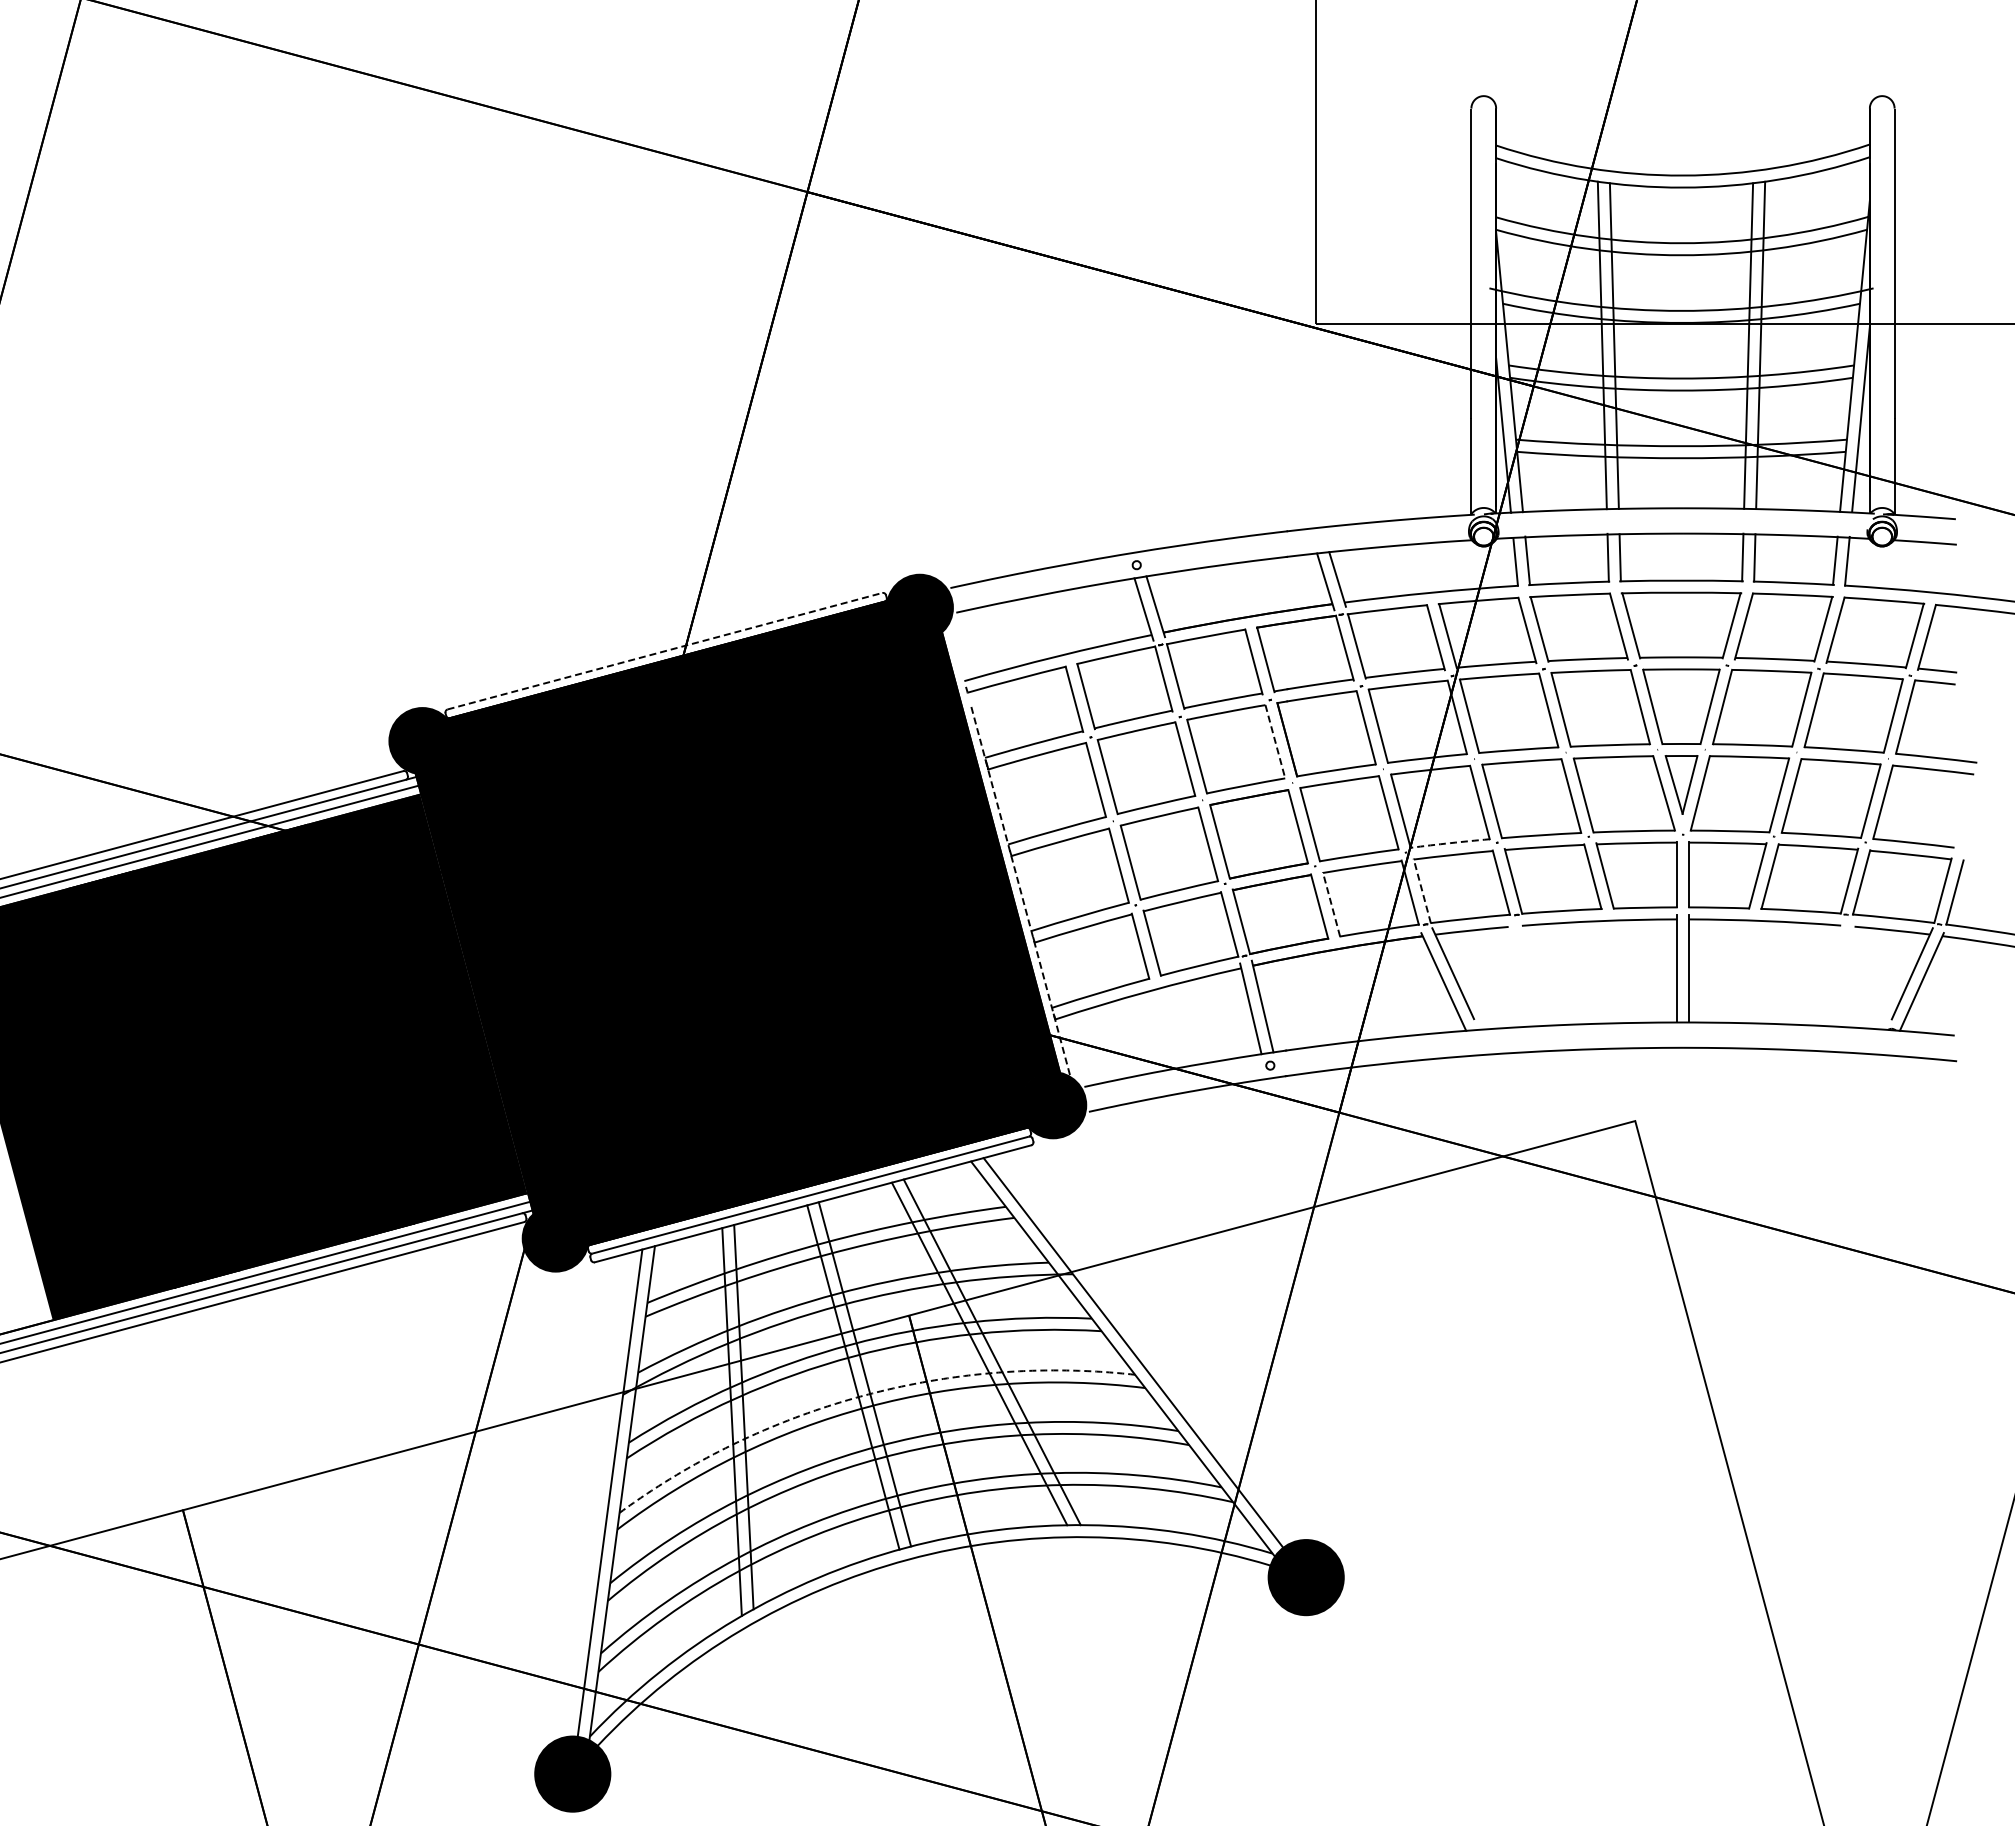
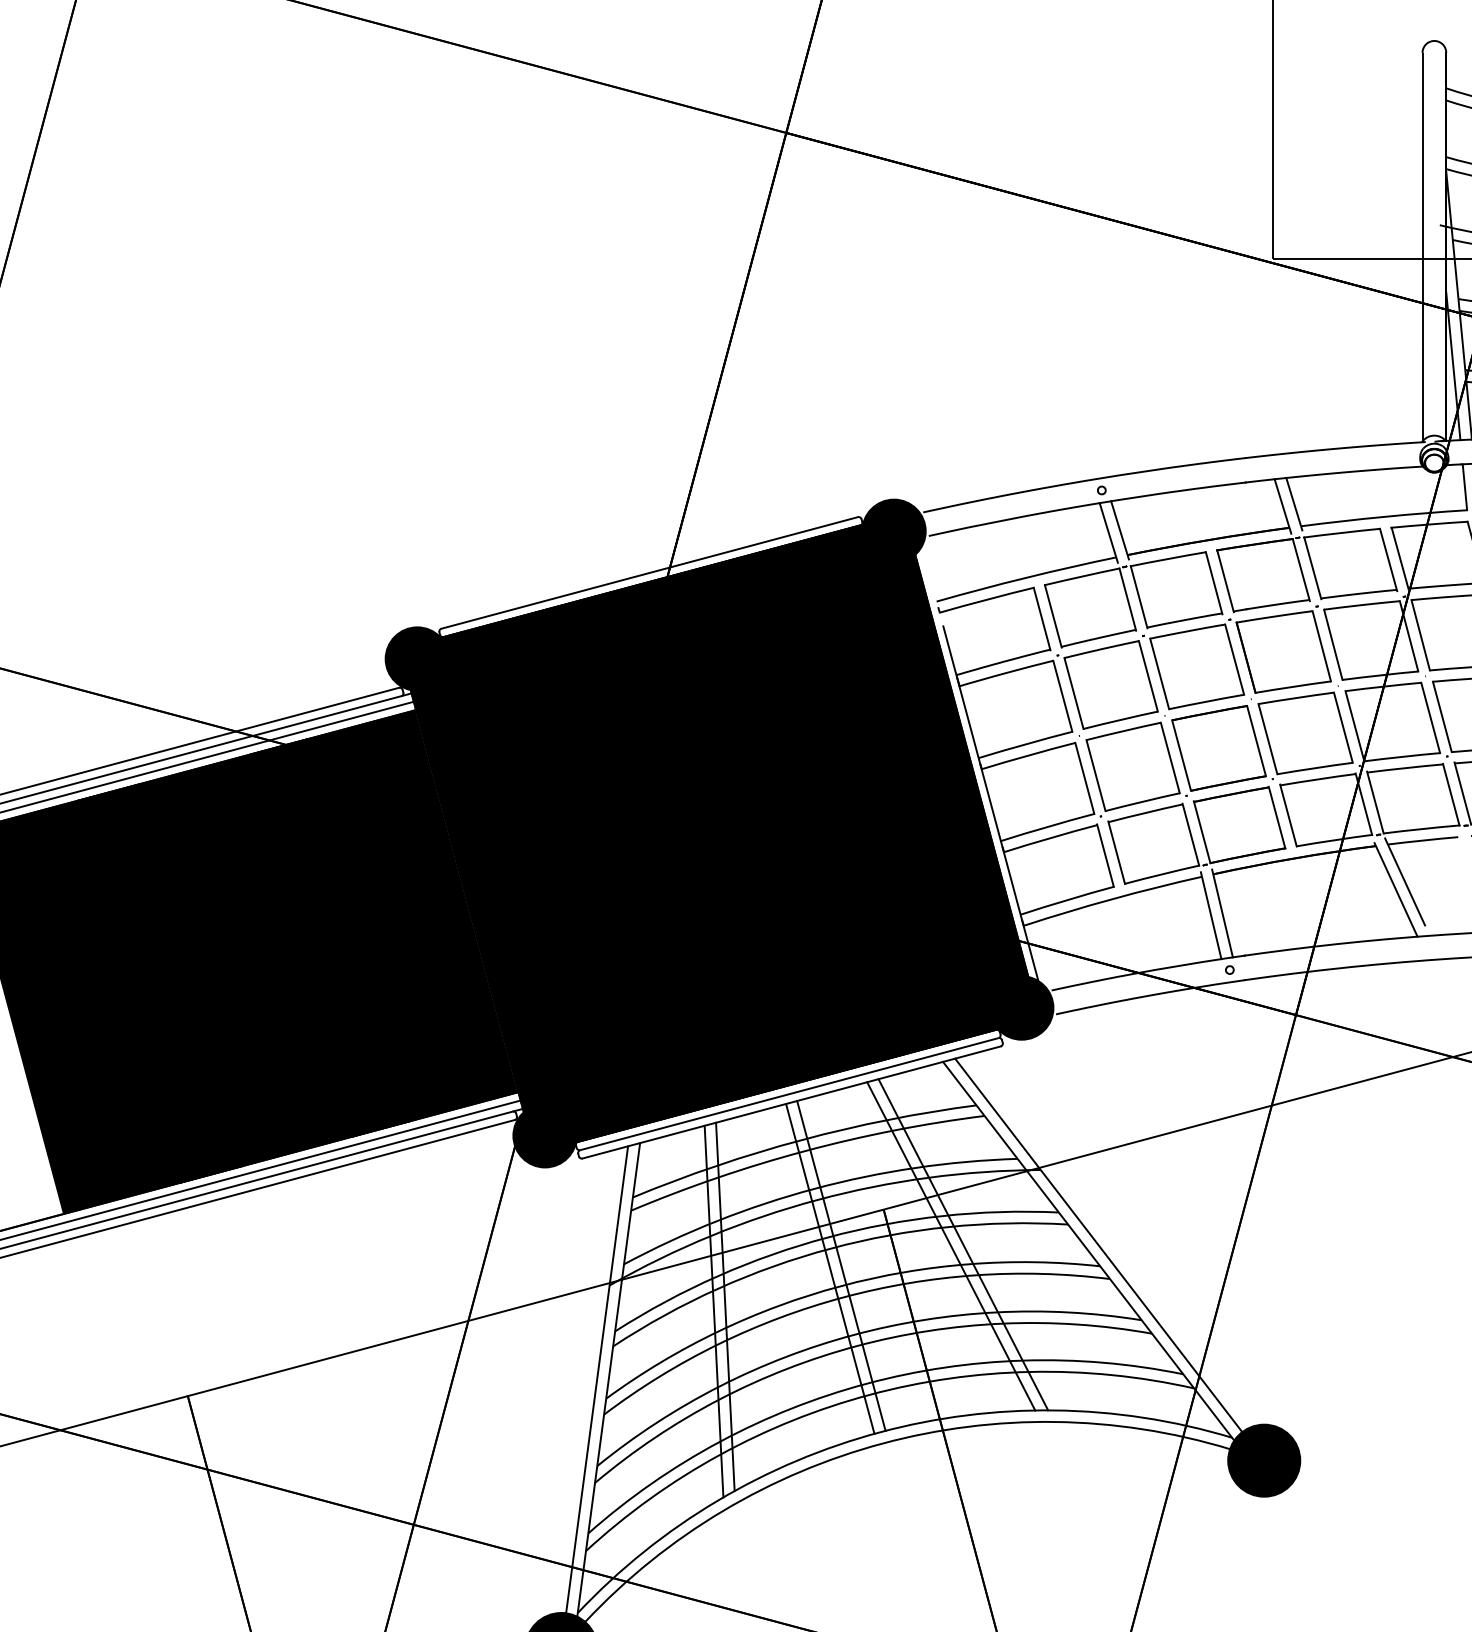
line: (665, 651) -> (650, 573), dashed -> solid
line: (1275, 741) -> (1234, 659), dashed -> solid
arc: (1450, 843) -> (1402, 757), dashed -> solid
line: (1422, 890) -> (1375, 802), dashed -> solid
line: (1020, 892) -> (990, 804), dashed -> solid
line: (1331, 903) -> (1288, 814), dashed -> solid
arc: (864, 1395) -> (840, 1286), dashed -> solid

